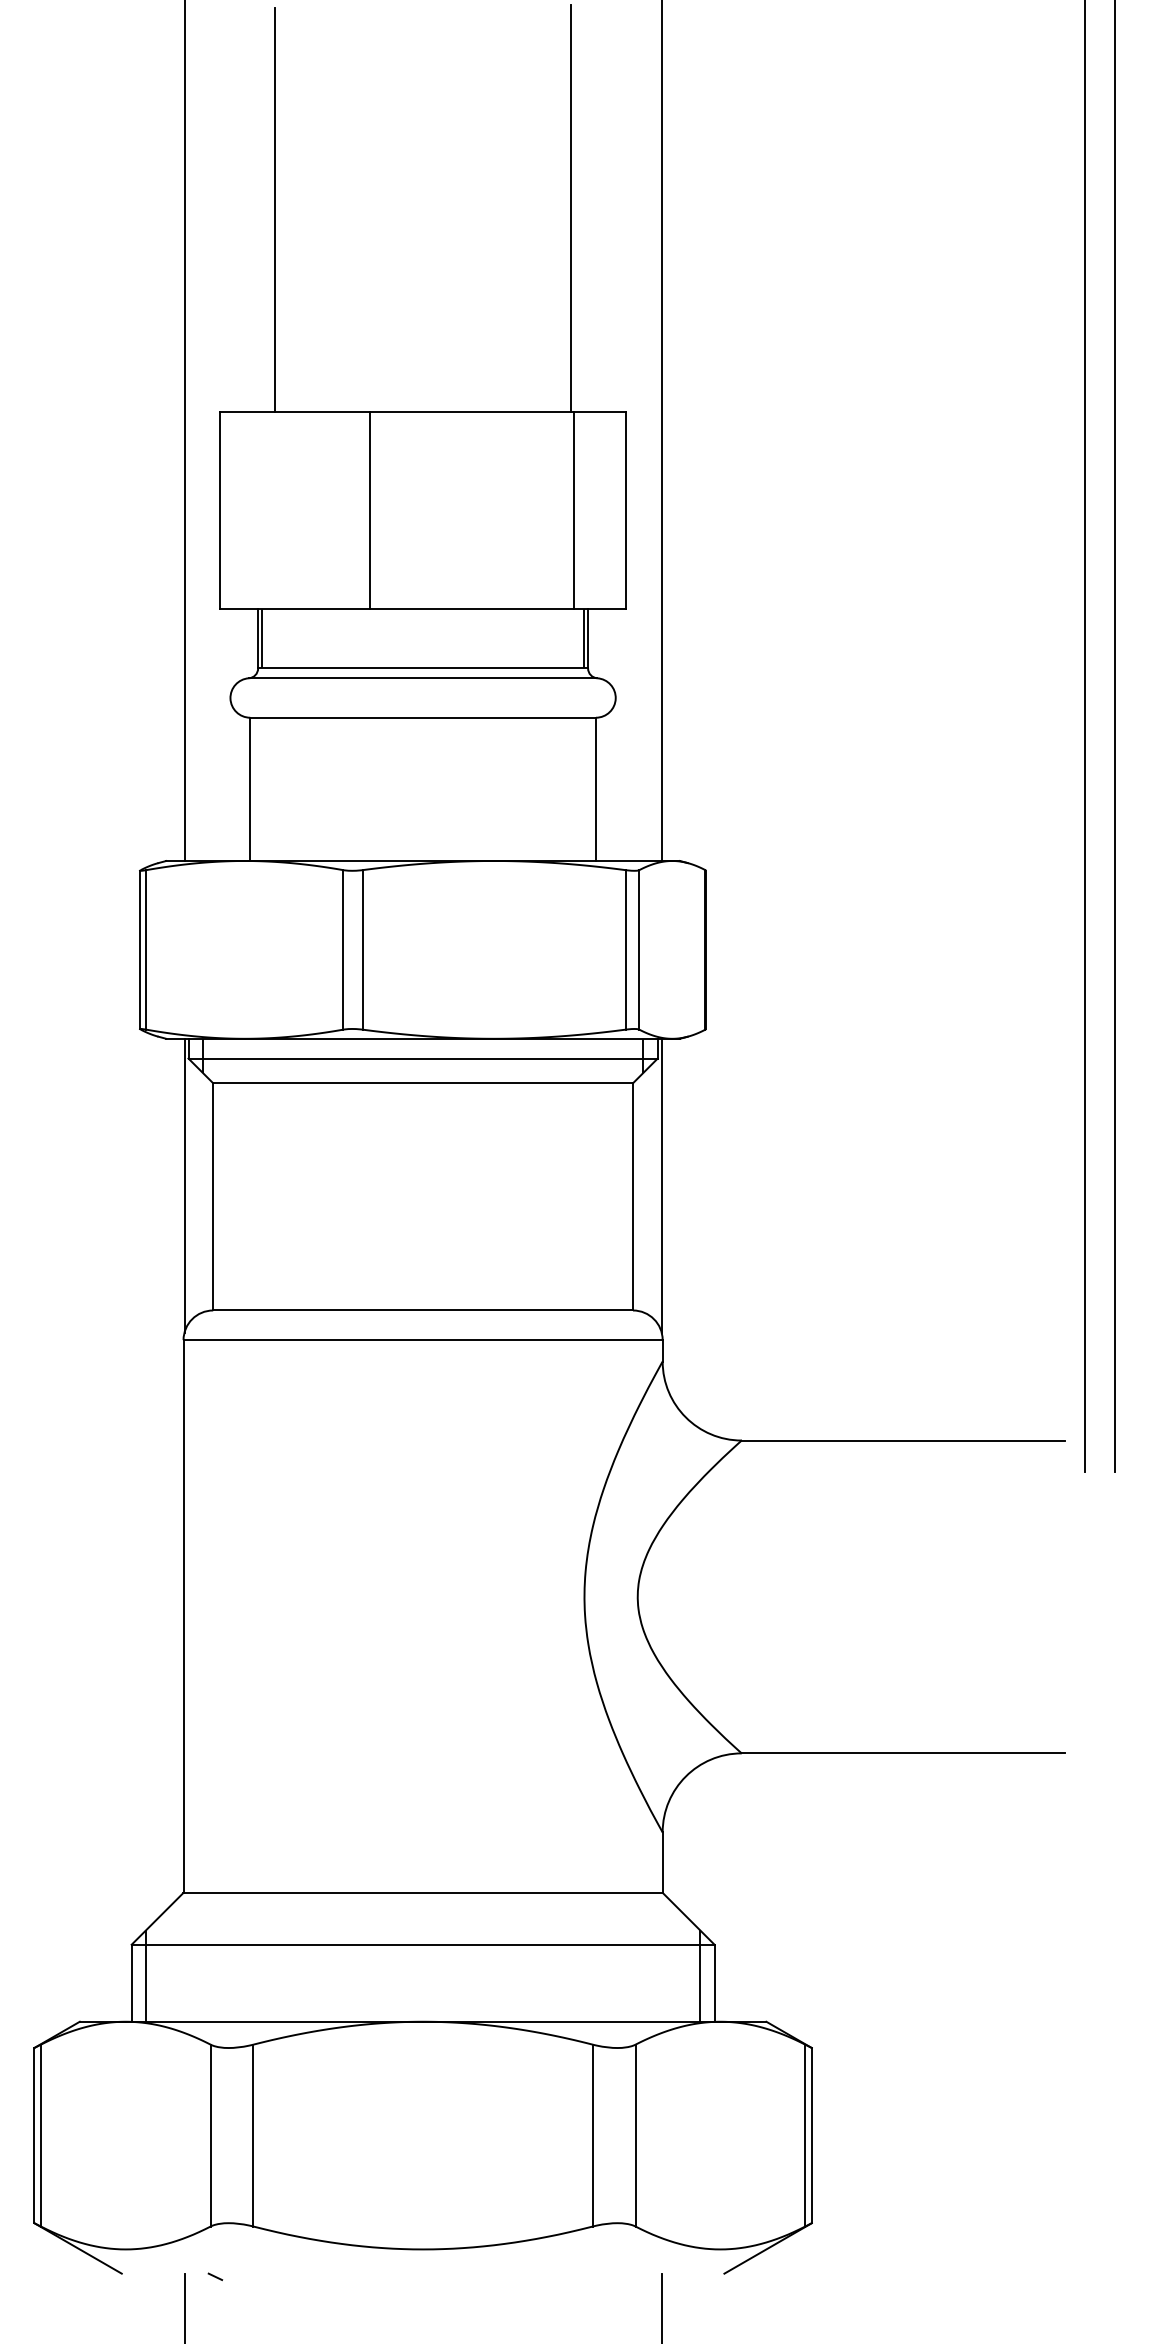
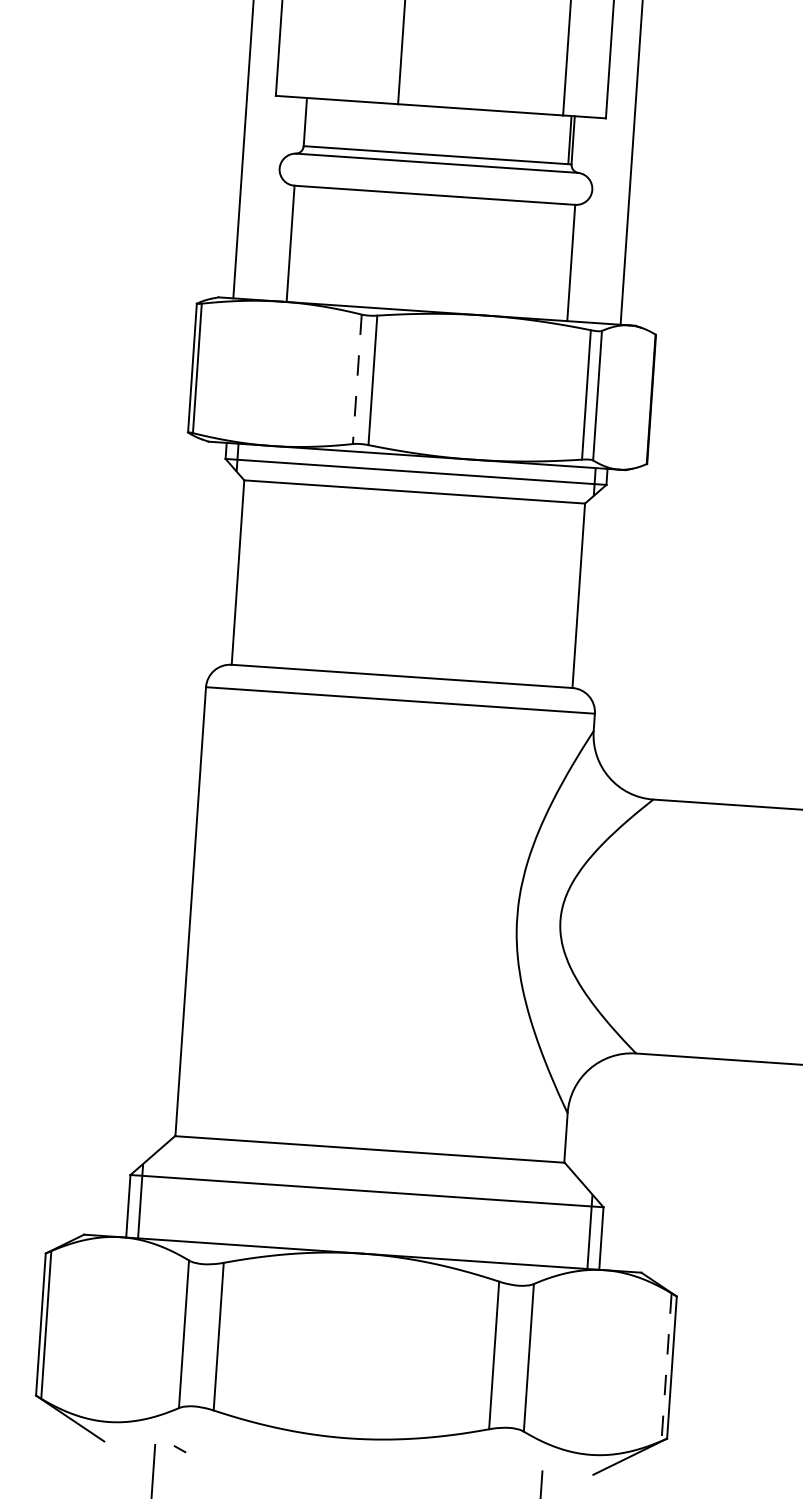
line: (262, 638) -> (308, 122), removed
line: (343, 949) -> (357, 379), solid -> dashed
line: (184, 1185) -> (215, 561), removed
line: (661, 1185) -> (602, 588), removed
line: (805, 2135) -> (666, 1367), solid -> dashed

